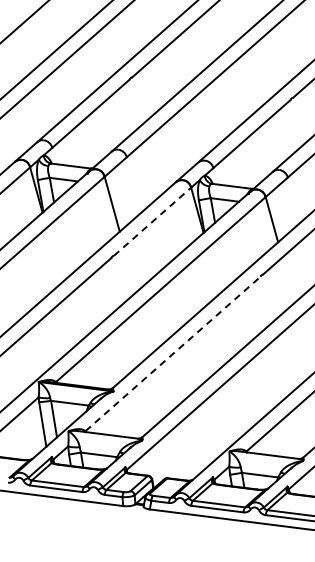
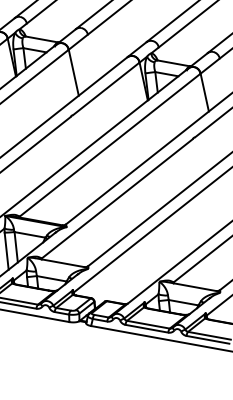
line: (152, 221) -> (106, 88), dashed -> solid
line: (173, 353) -> (117, 198), dashed -> solid

